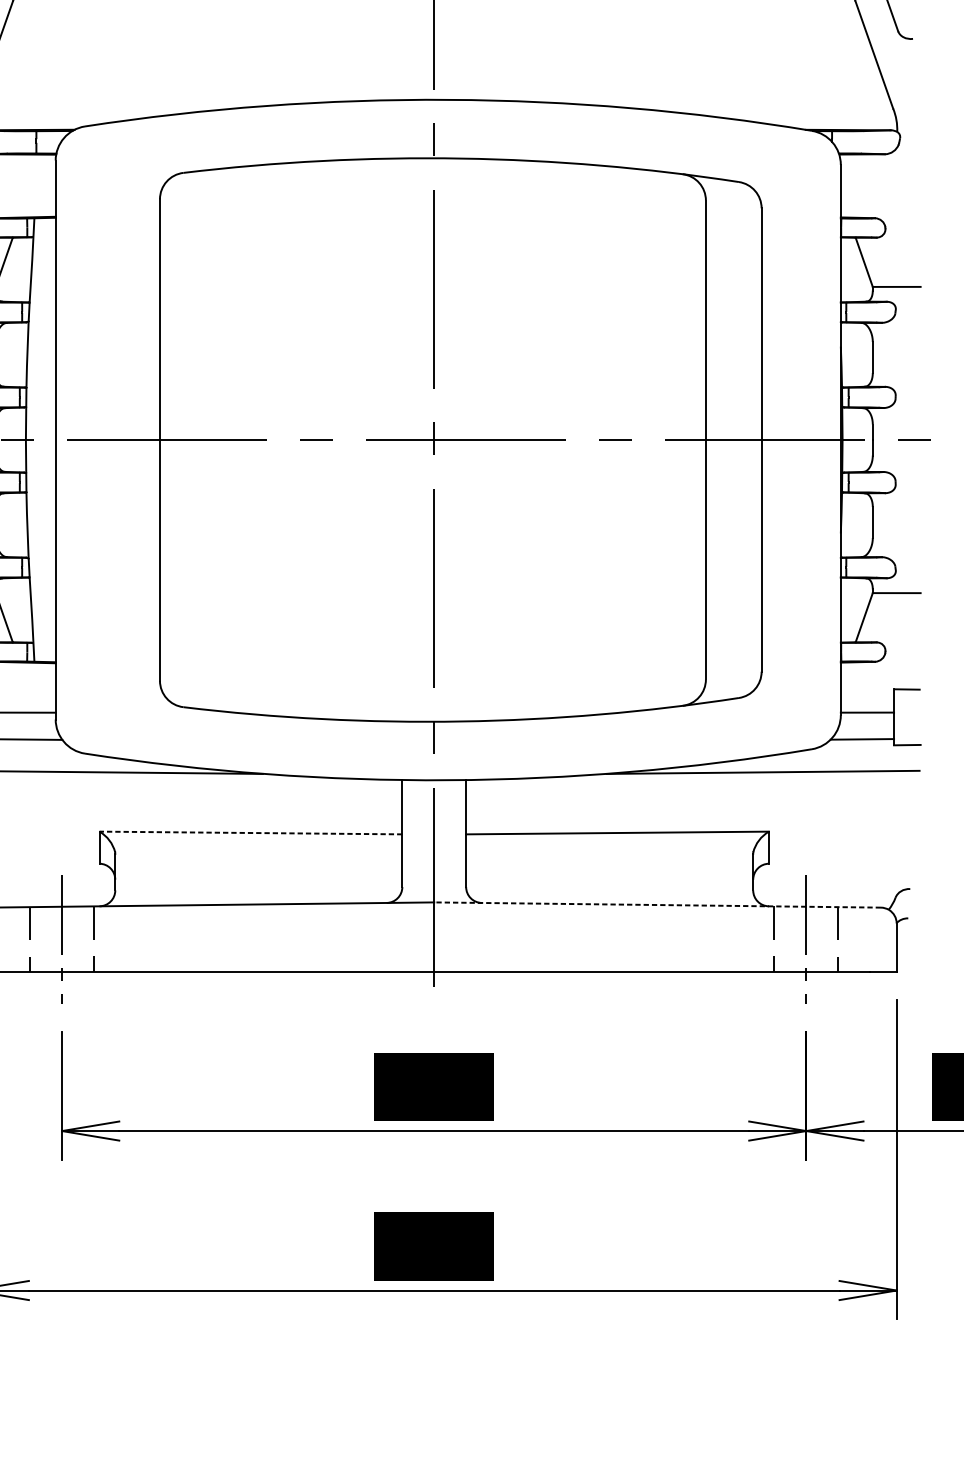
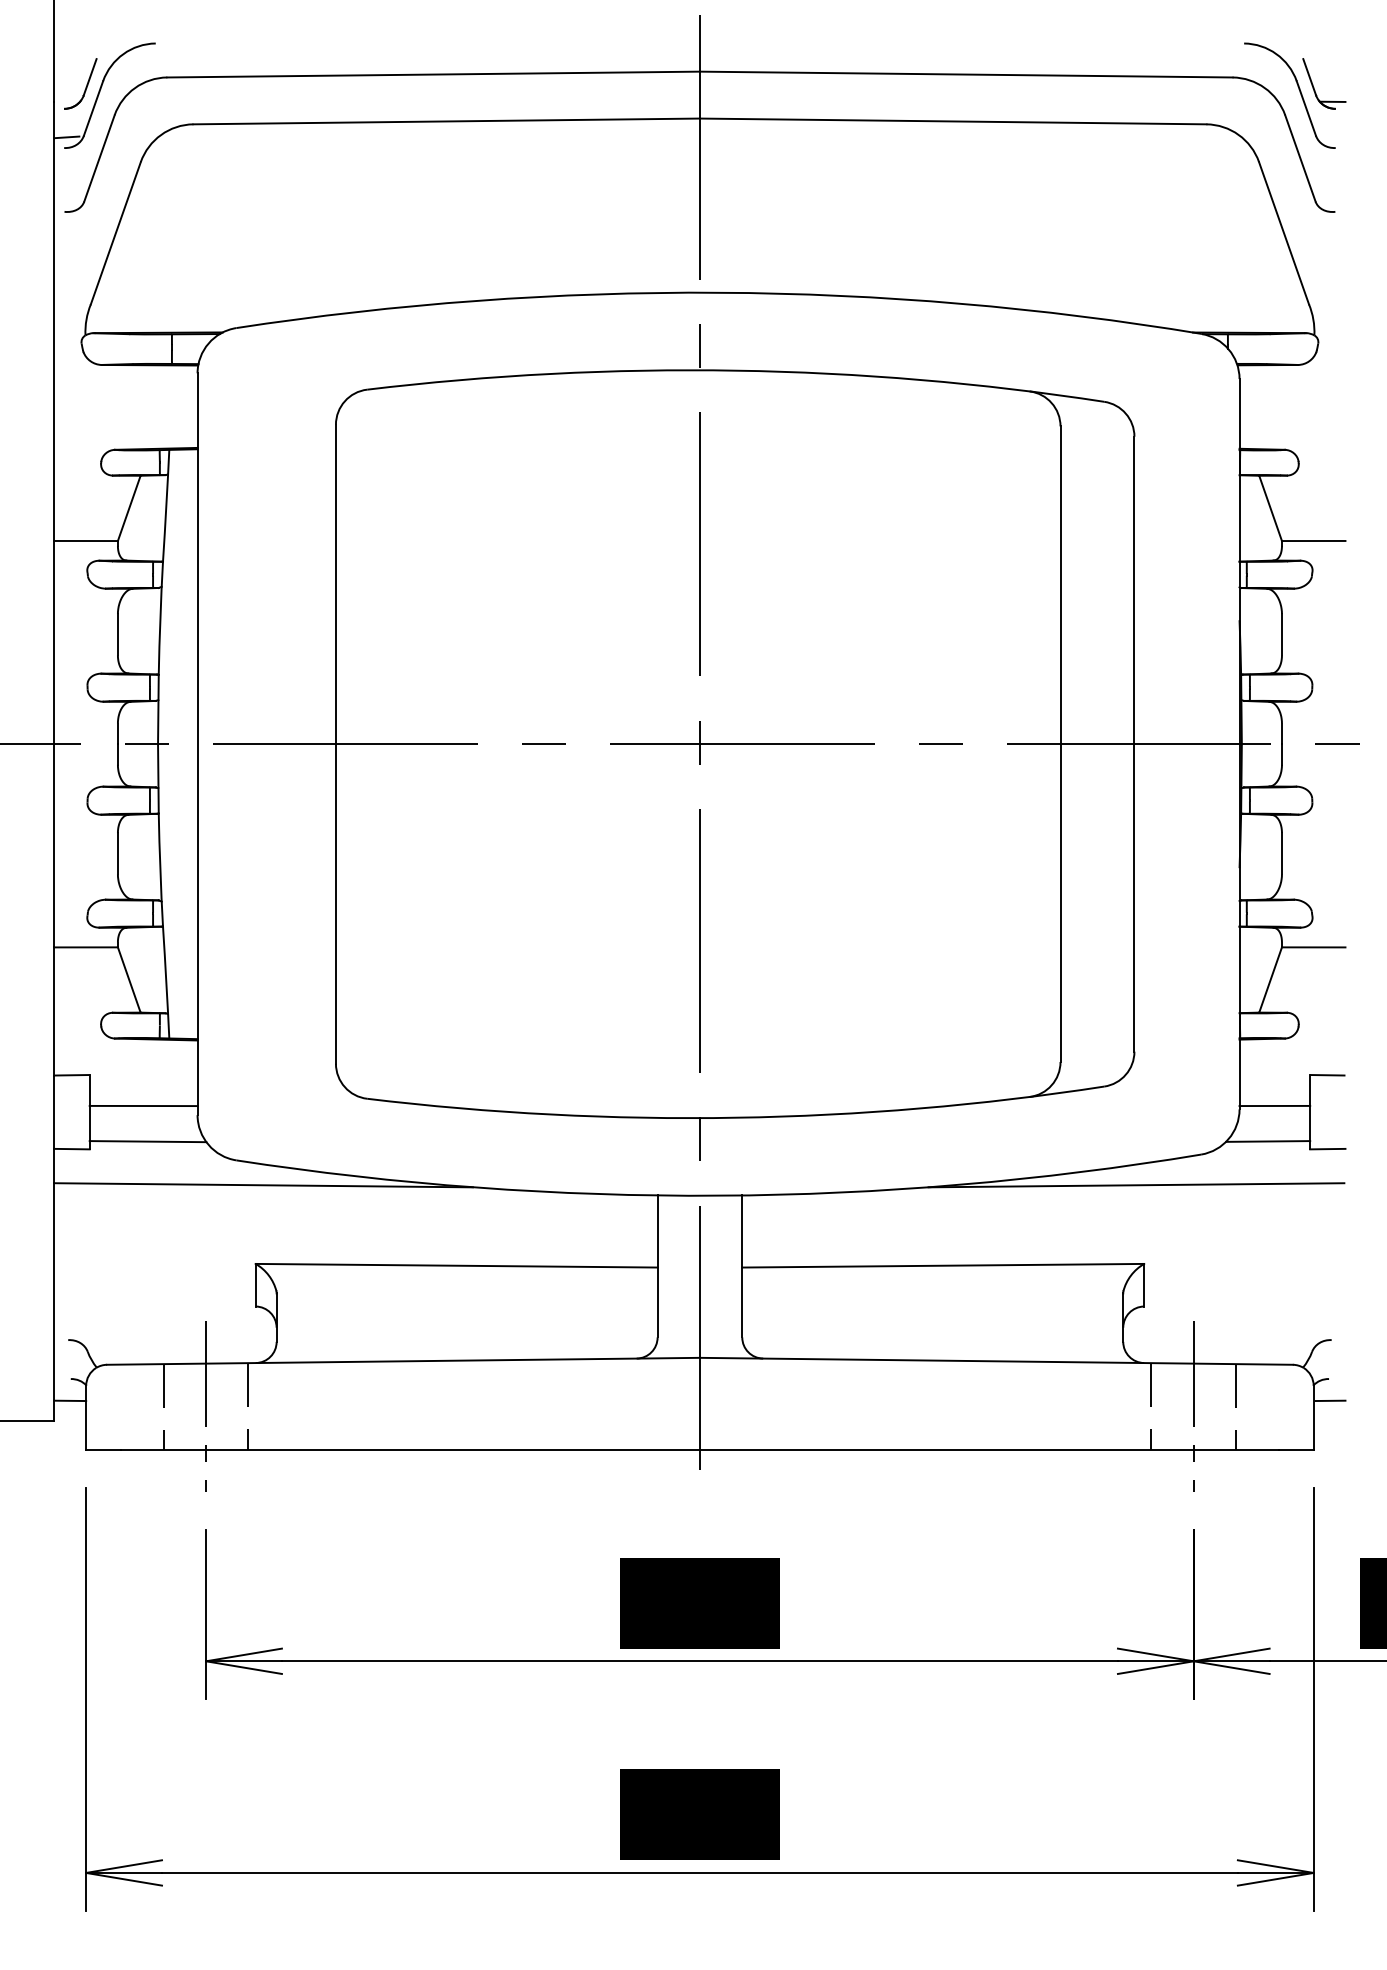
line: (250, 832) -> (456, 1265), dashed -> solid
line: (656, 905) -> (995, 1361), dashed -> solid
line: (909, 934) -> (1330, 1400), added

